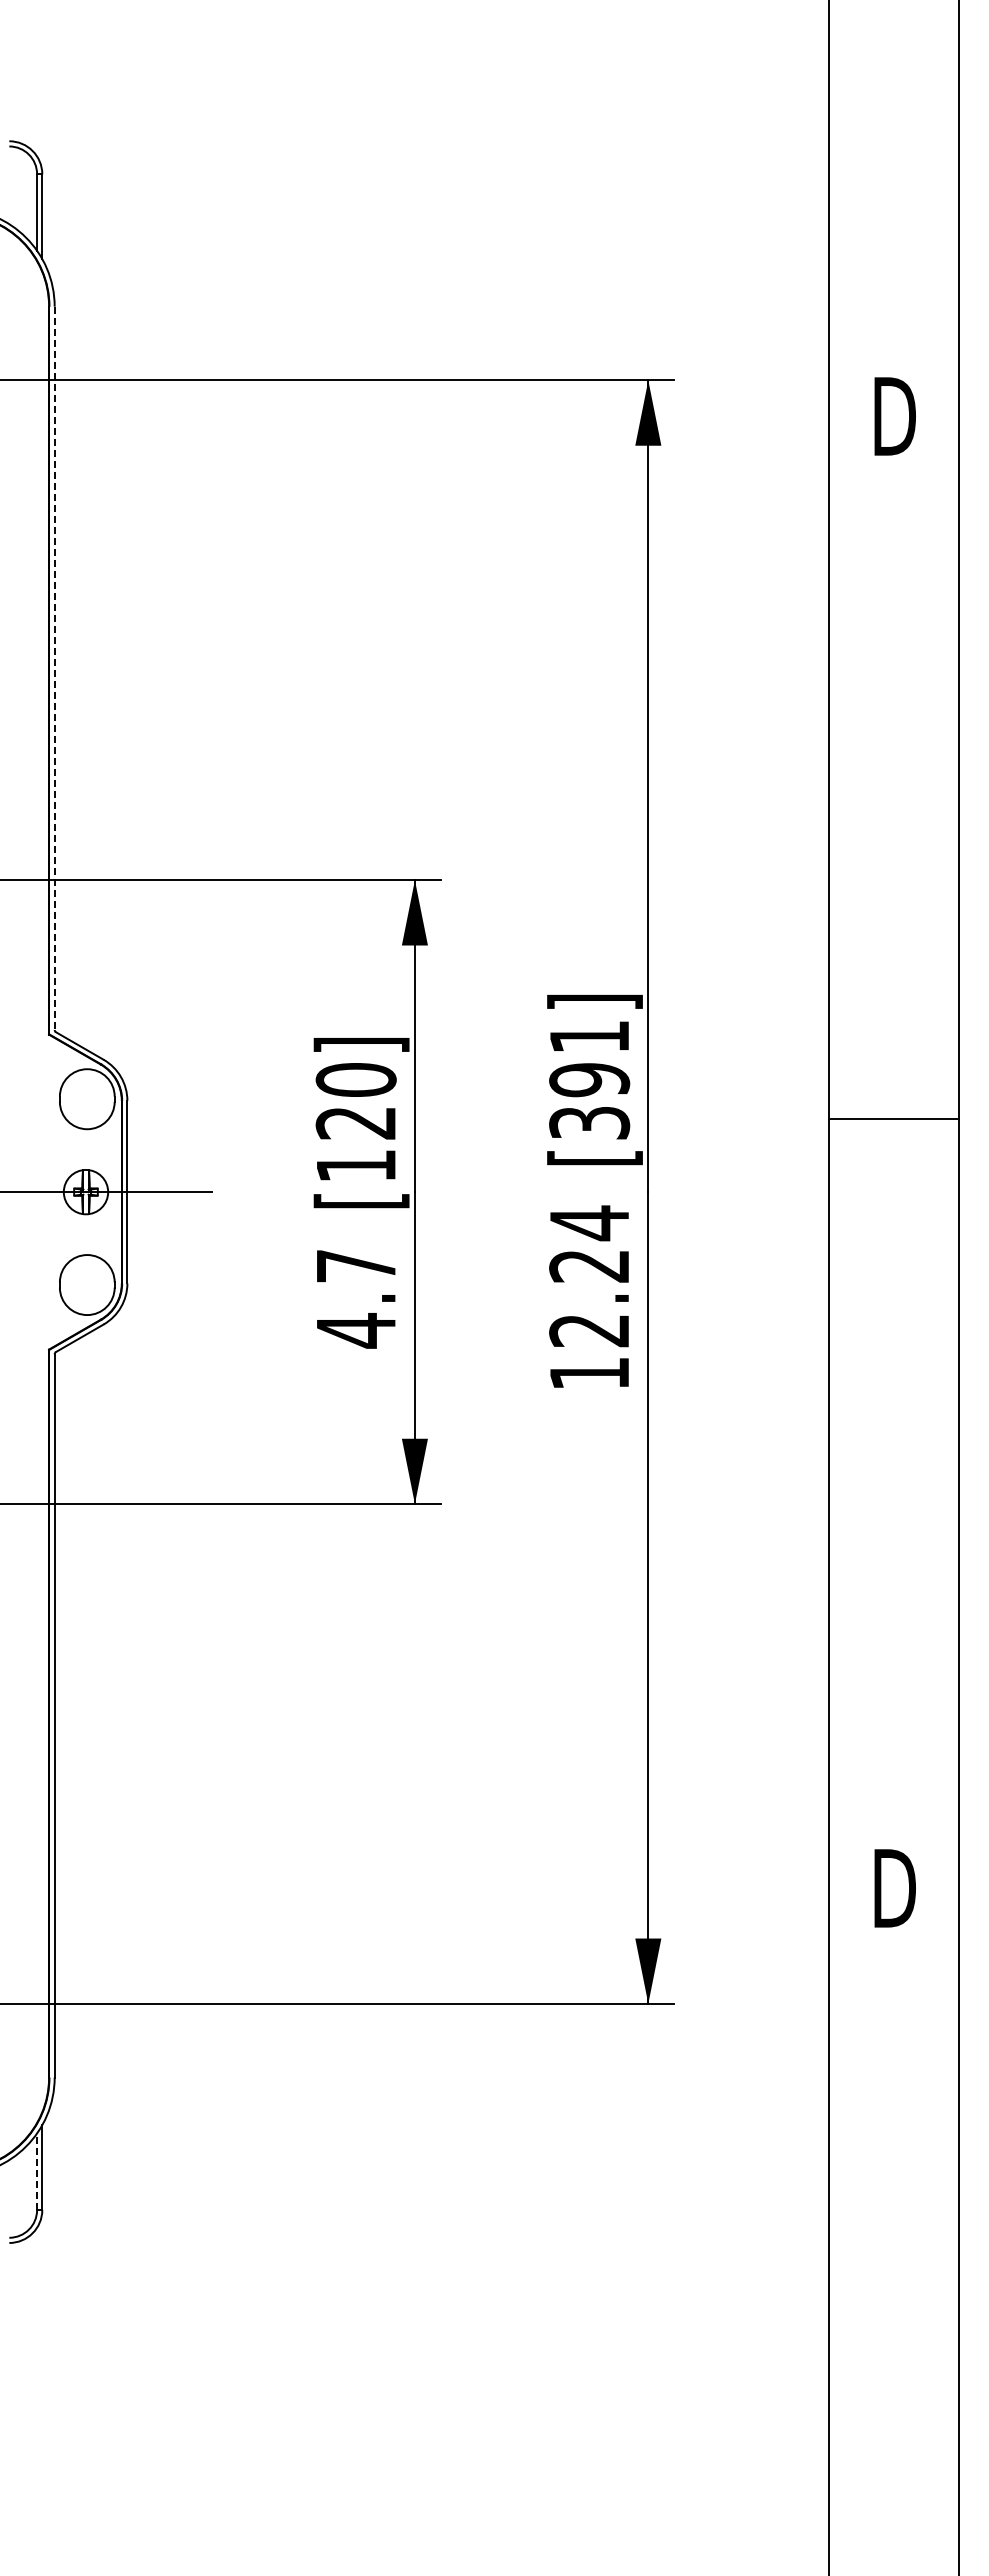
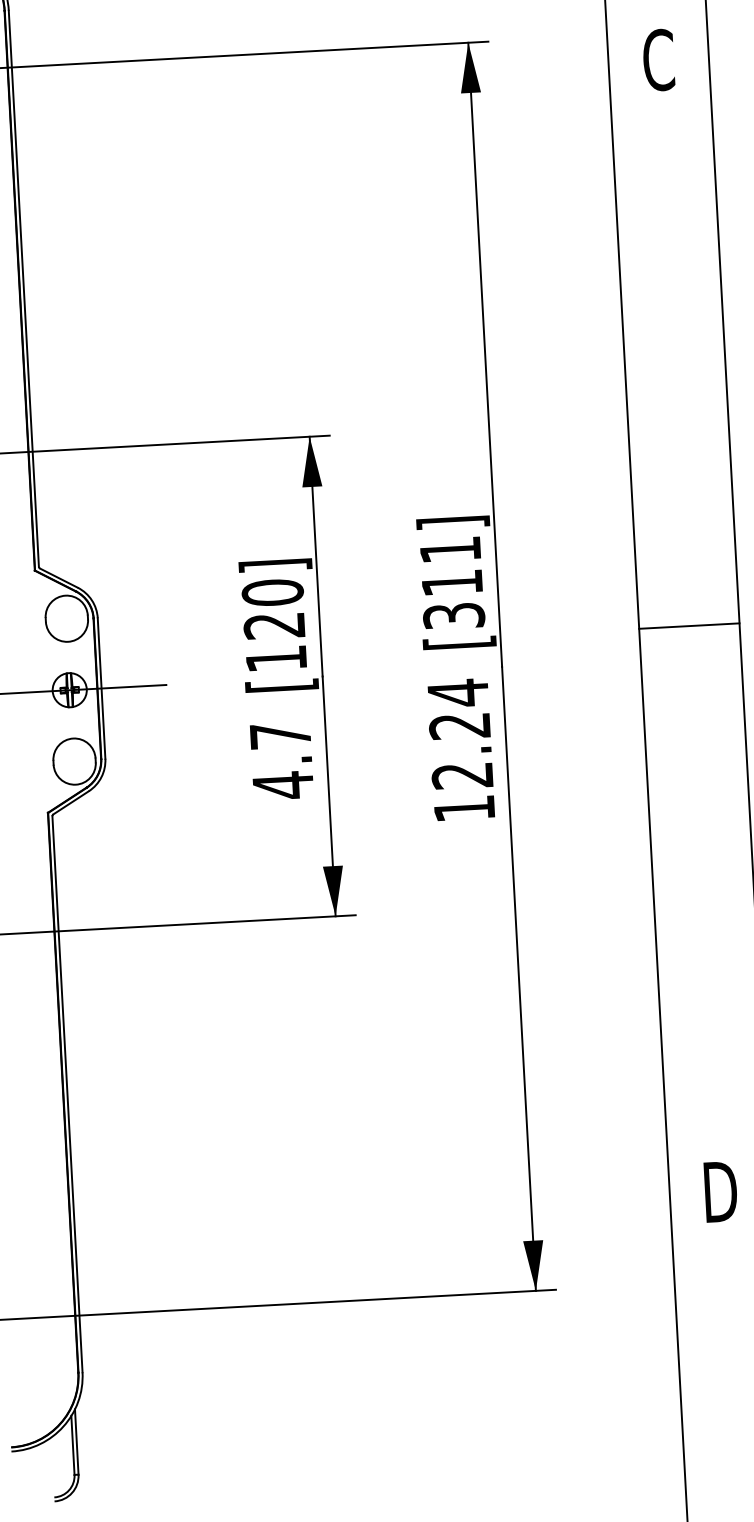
text: (894, 416) -> (659, 60), D -> C
line: (54, 668) -> (23, 288), dashed -> solid
text: (589, 1080) -> (452, 583), [391] -> [311]
line: (893, 1119) -> (688, 626), moved
line: (37, 2171) -> (73, 1445), dashed -> solid

